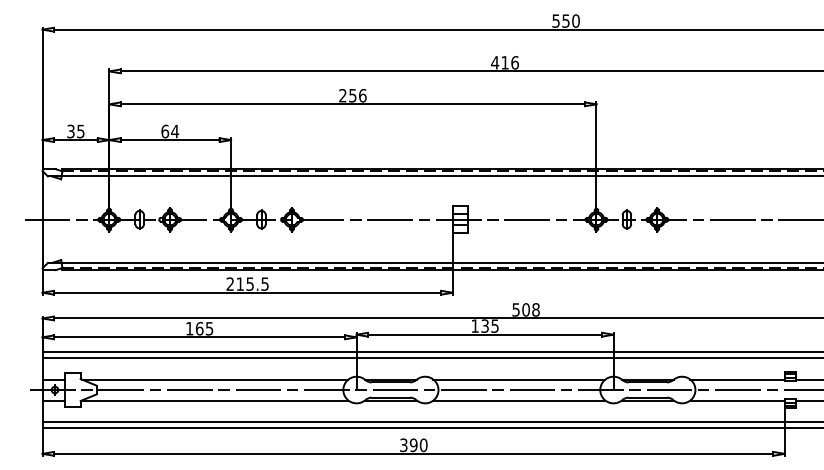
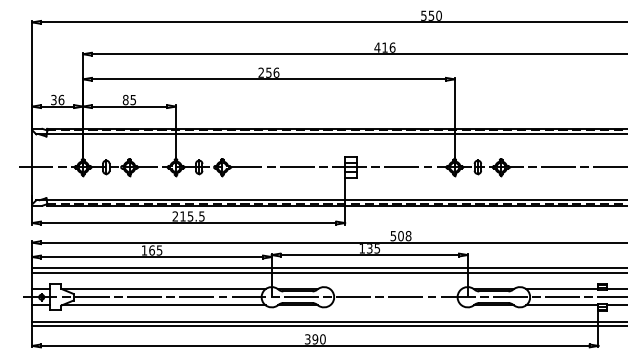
text: (80, 131) -> (61, 100), 35 -> 36
text: (170, 131) -> (129, 100), 64 -> 85
line: (519, 379) -> (395, 289), removed
line: (519, 400) -> (395, 305), removed

